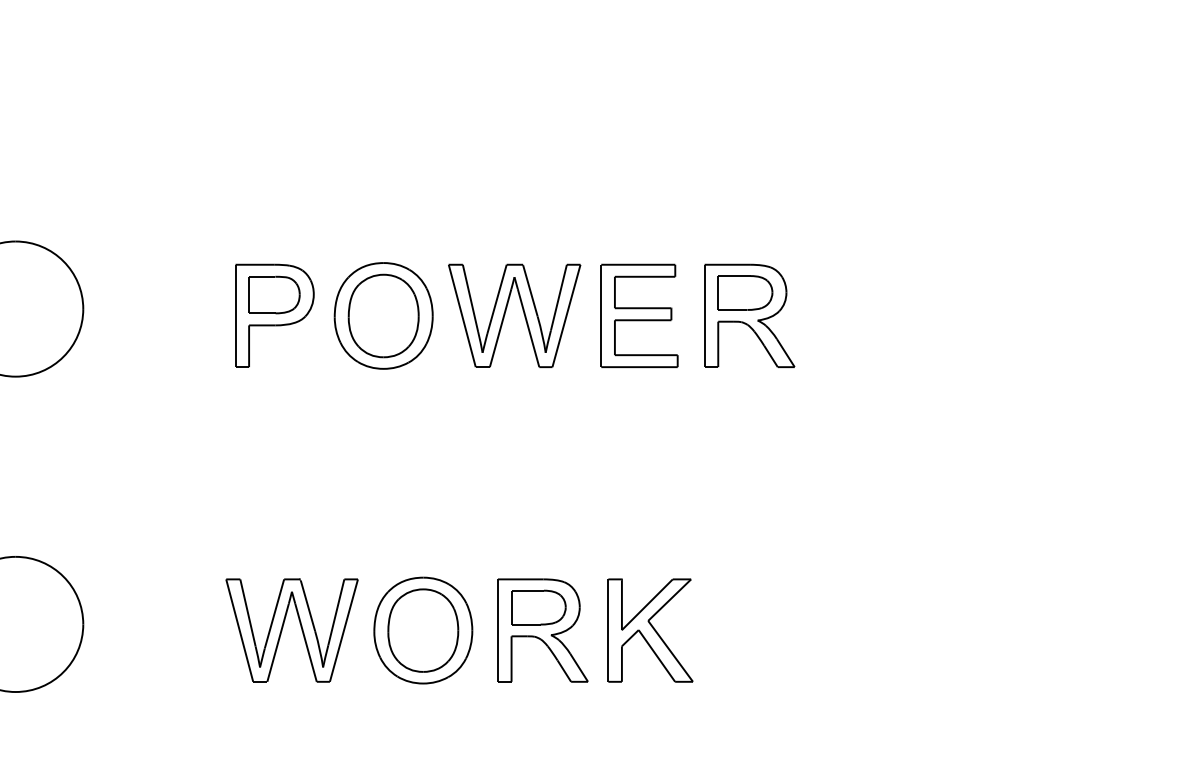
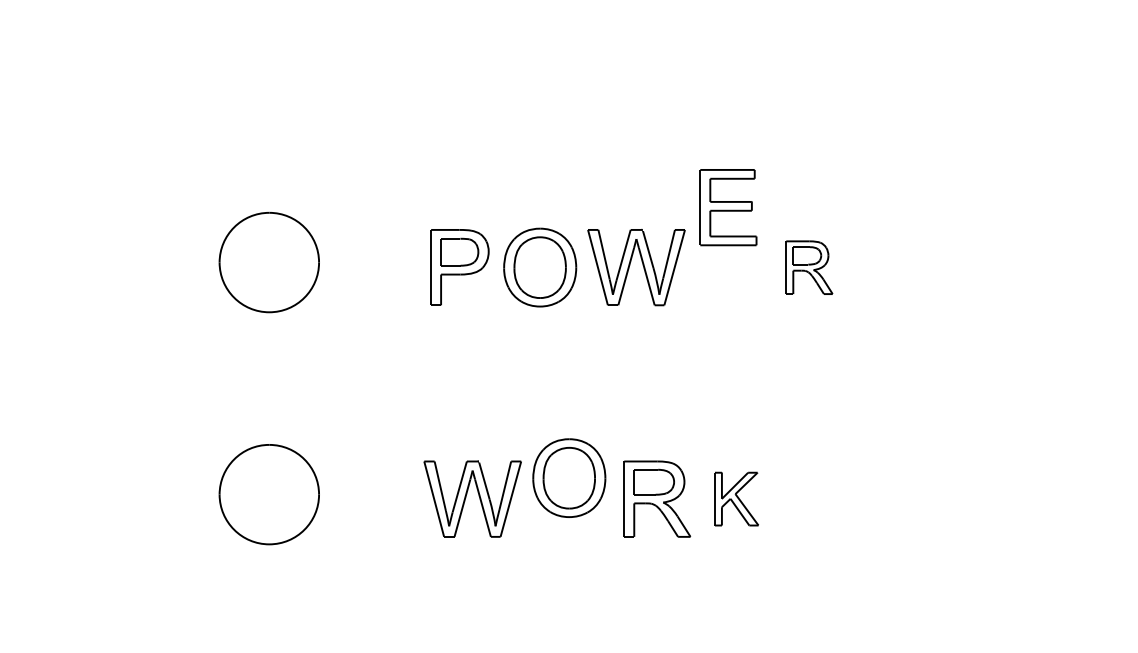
part: (639, 315) -> (728, 207), moved
part: (749, 315) -> (809, 267), size x0.7
part: (423, 629) -> (569, 477), moved
part: (650, 629) -> (736, 498), size x0.7

